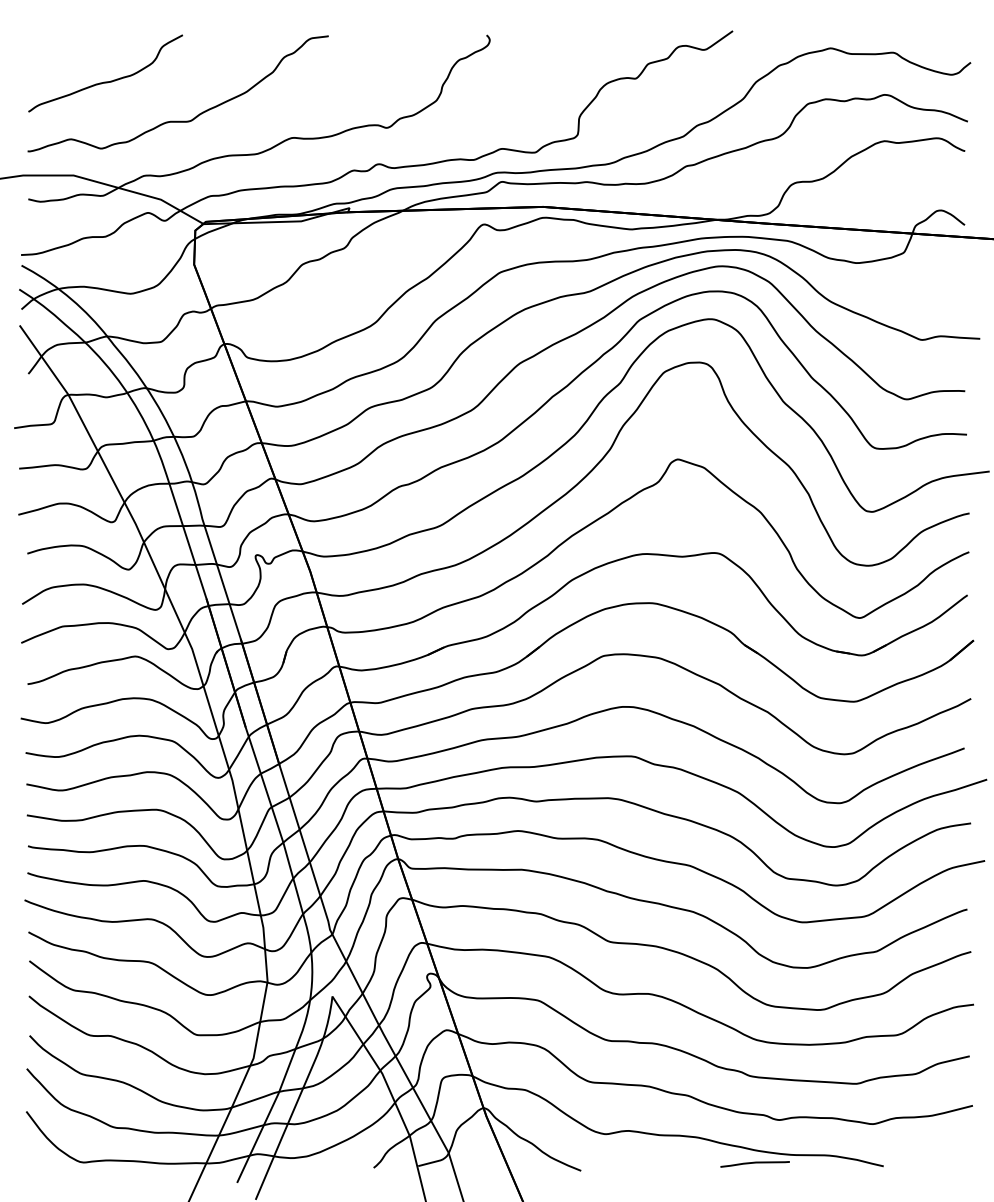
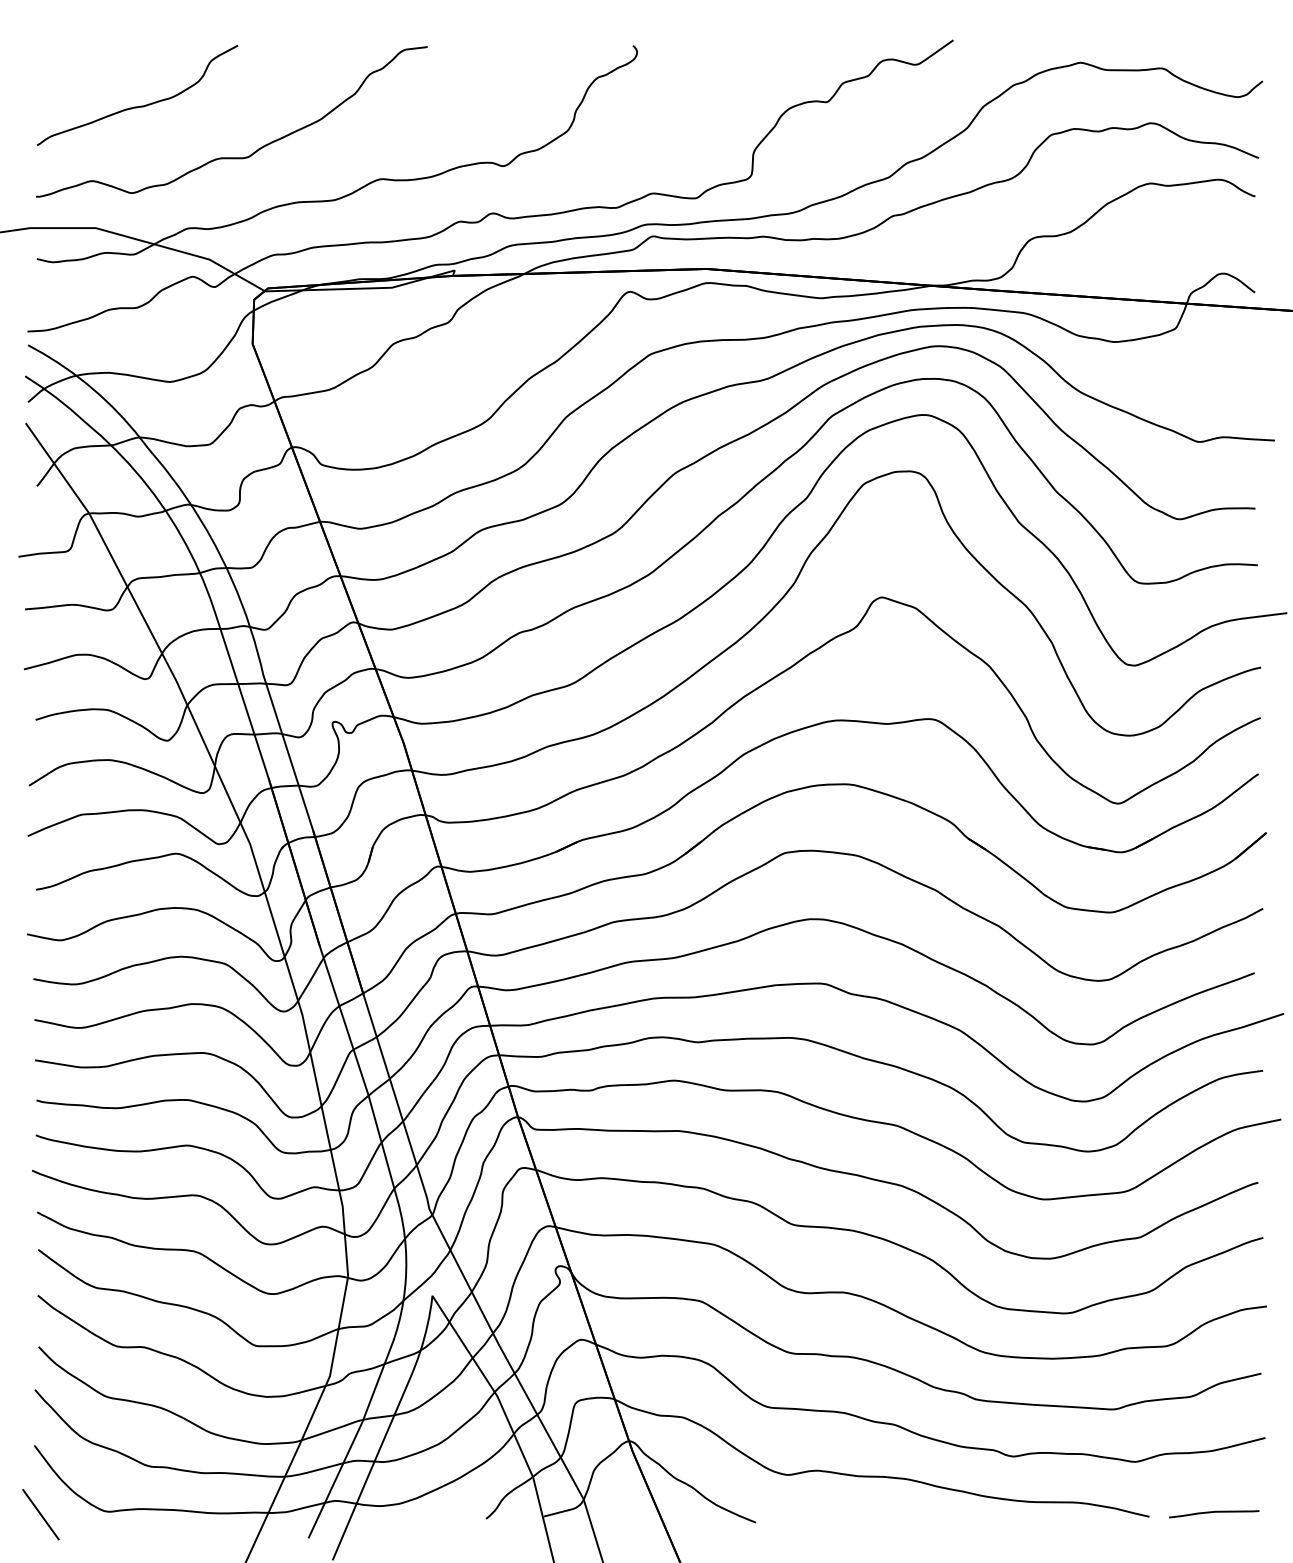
curve: (755, 1163) -> (1214, 1512), moved
line: (31, 1164) -> (40, 1514), added

